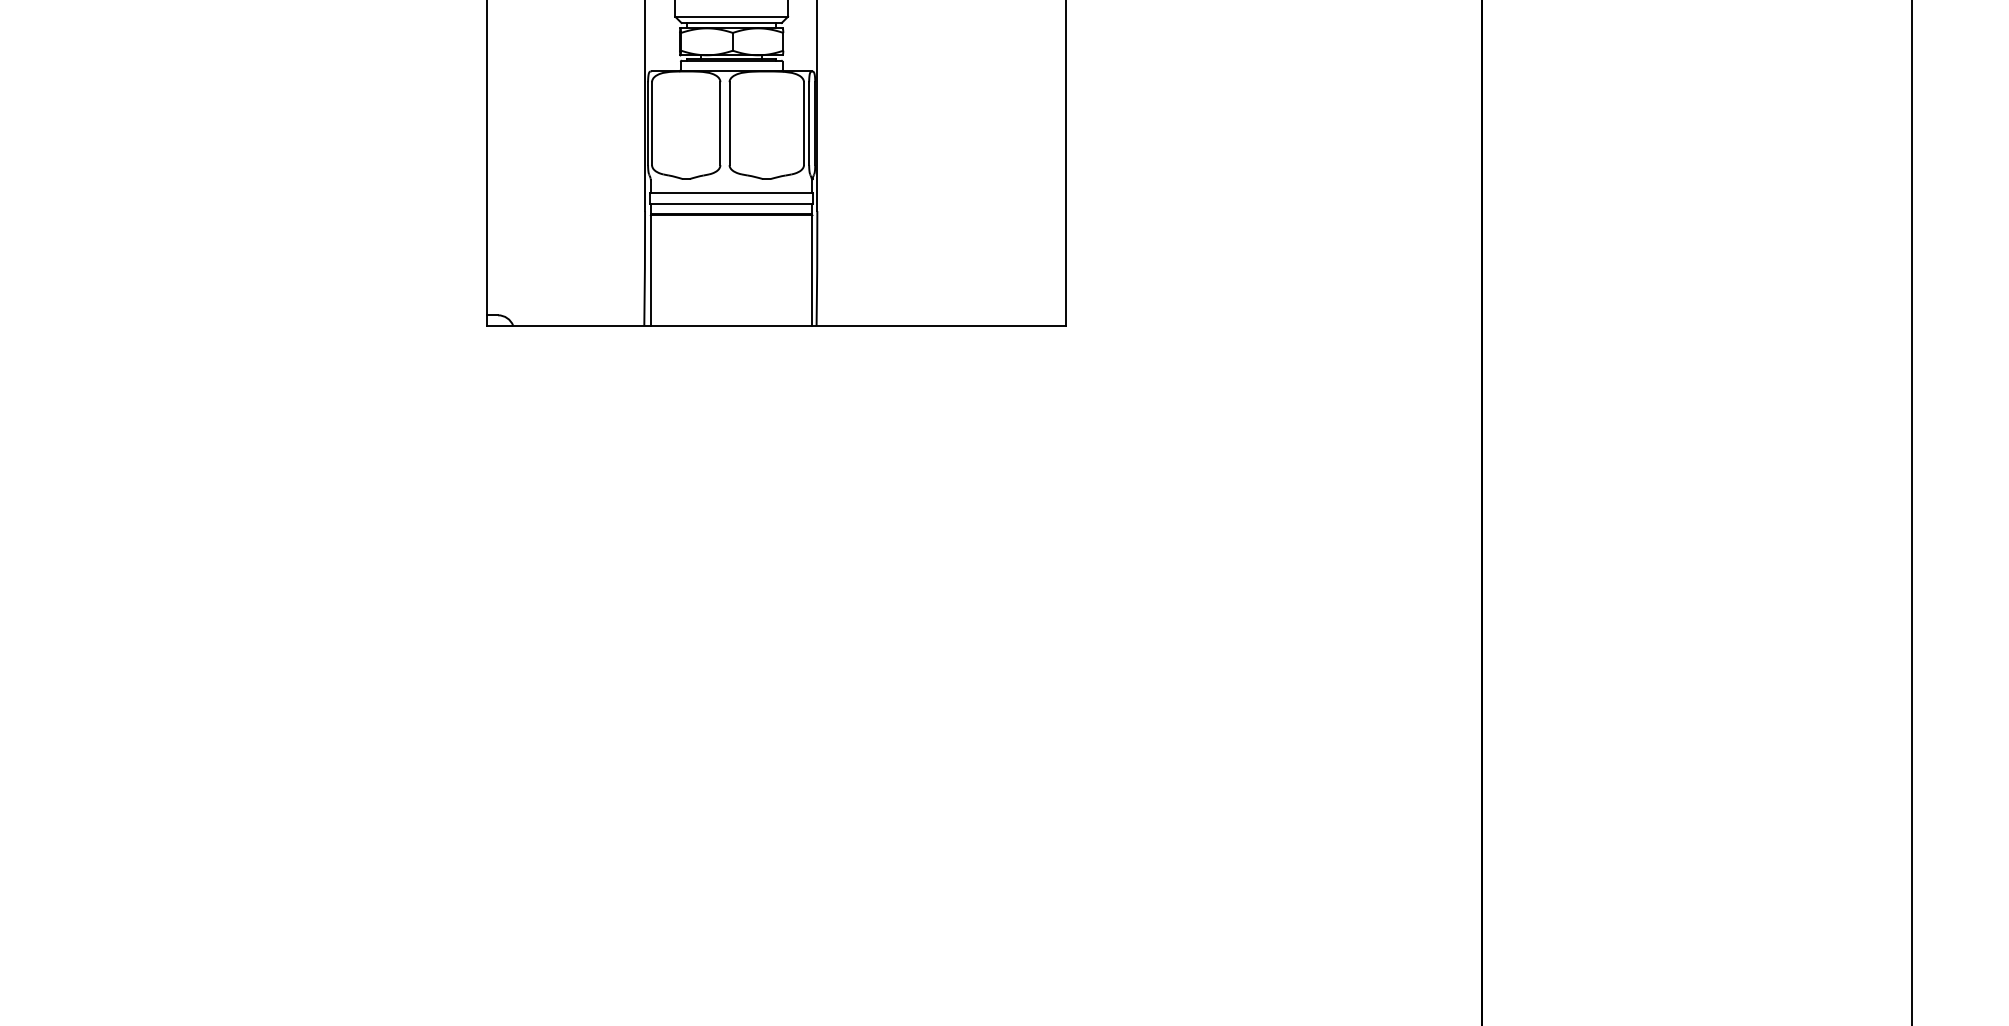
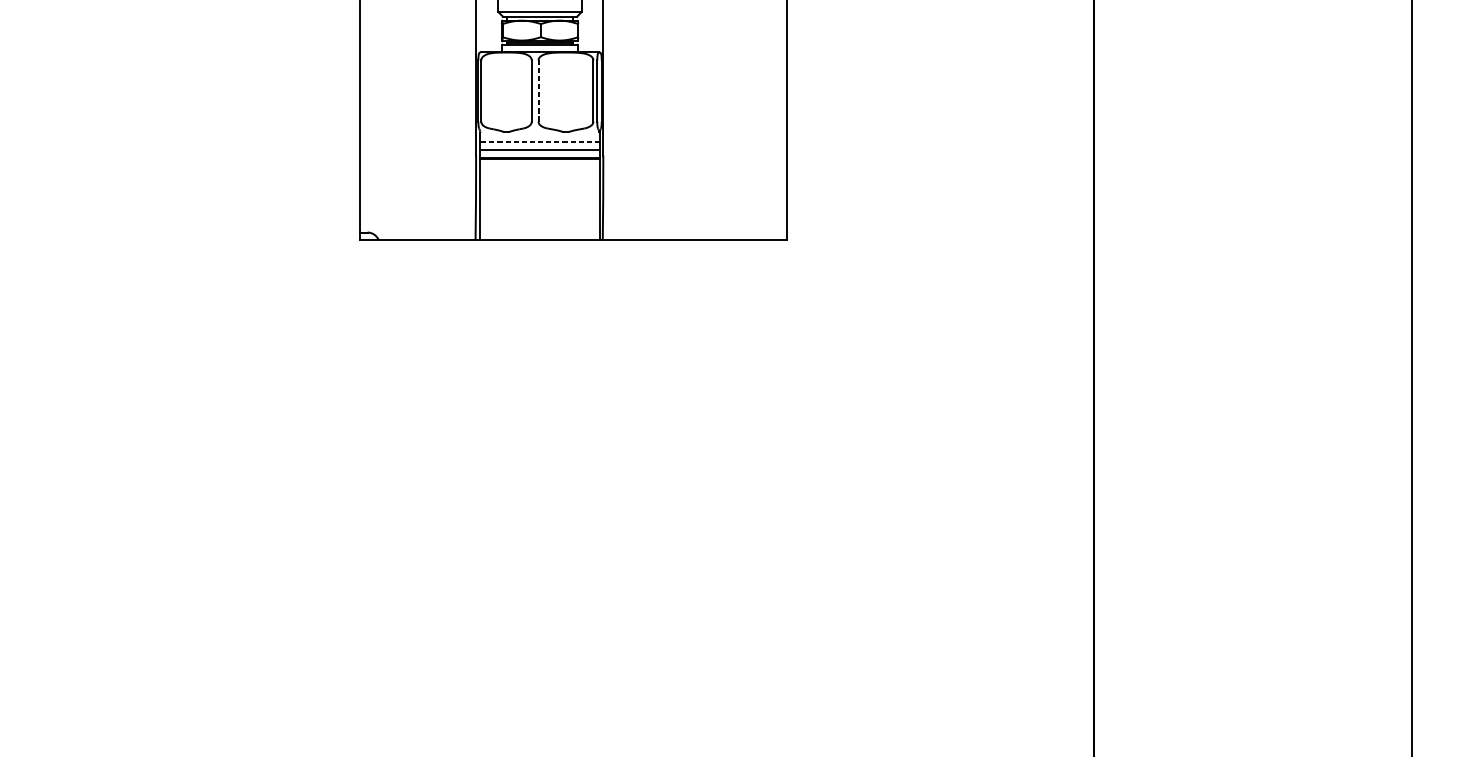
line: (729, 123) -> (538, 90), solid -> dashed
line: (731, 192) -> (539, 141), solid -> dashed

